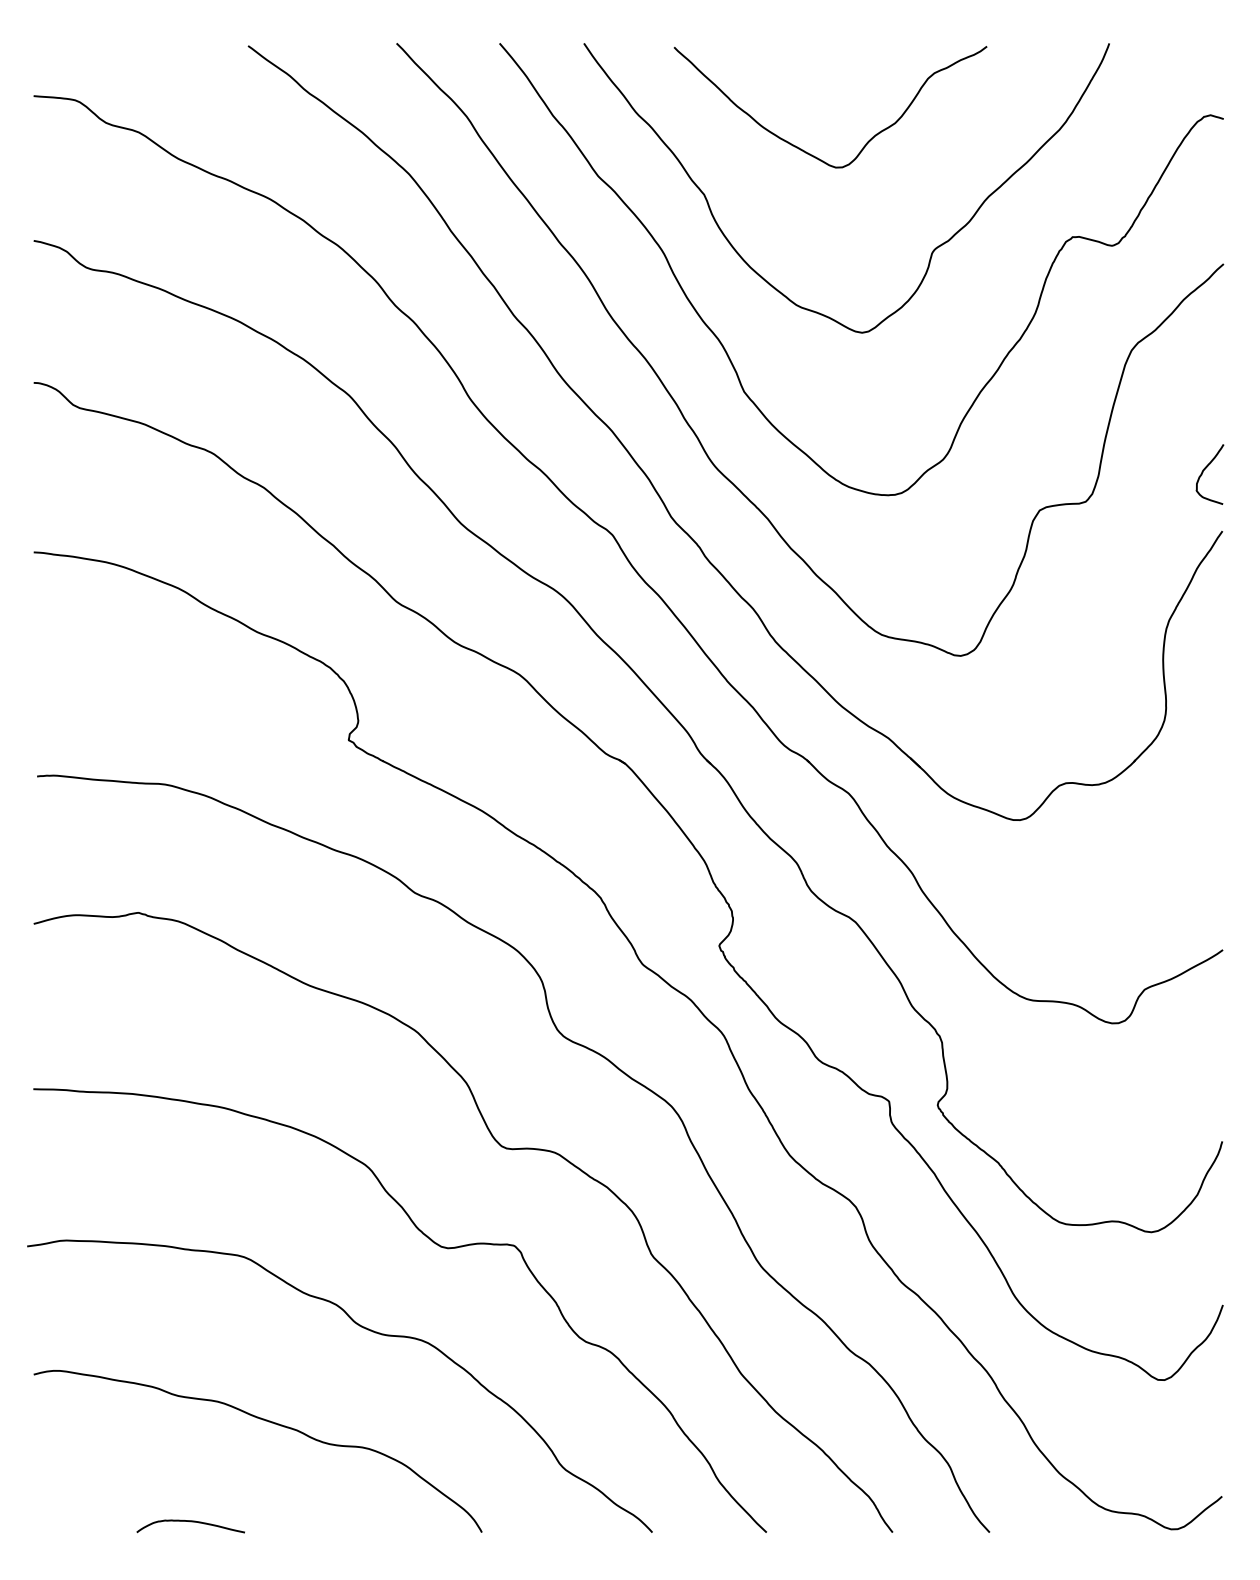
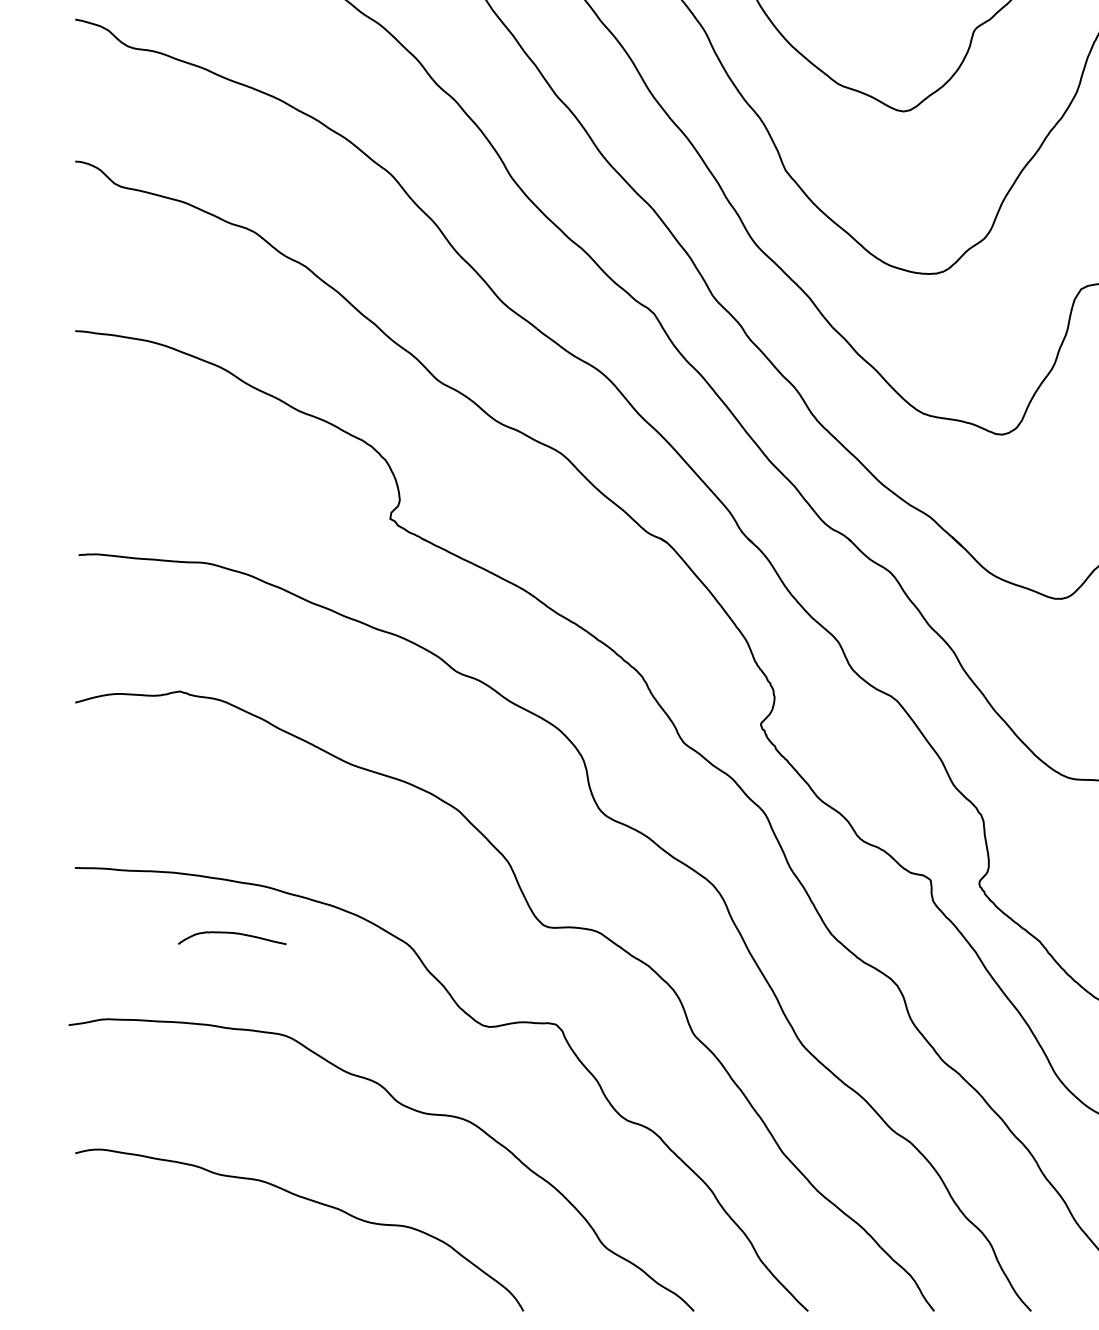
curve: (190, 1522) -> (232, 934), moved

